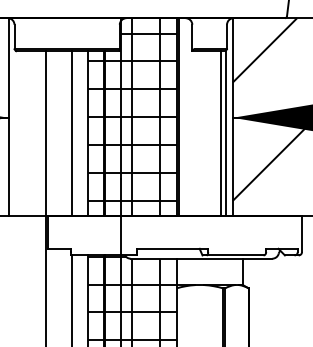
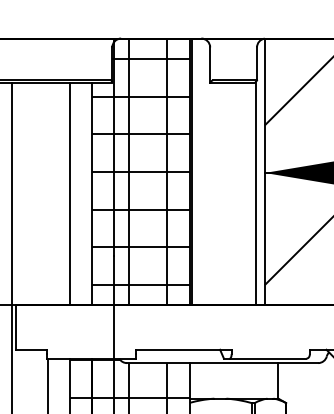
line: (71, 133) -> (47, 194), removed
hatch: (96, 133) -> (80, 194), removed
line: (221, 133) -> (249, 194), removed

